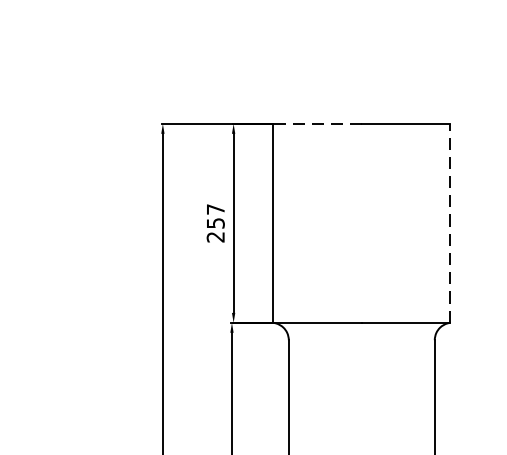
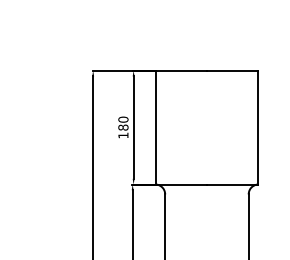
line: (319, 123) -> (182, 70), dashed -> solid
text: (215, 223) -> (123, 127), 257 -> 180
line: (450, 223) -> (257, 127), dashed -> solid

